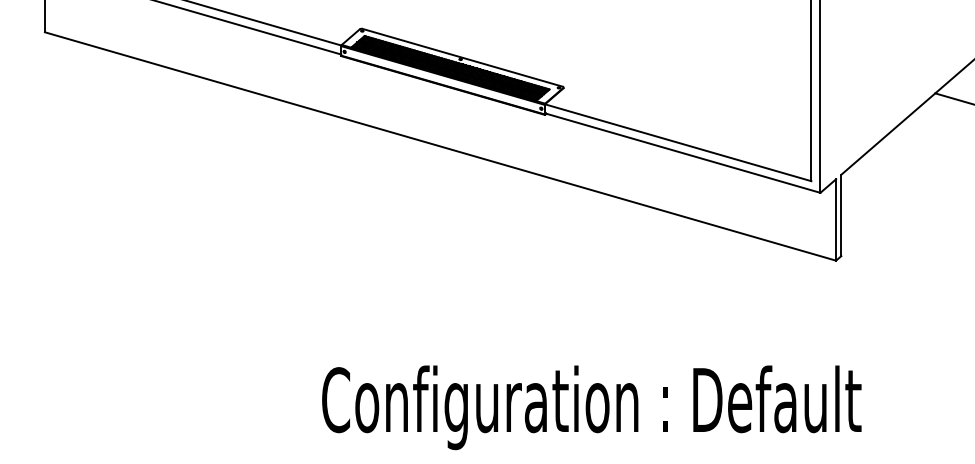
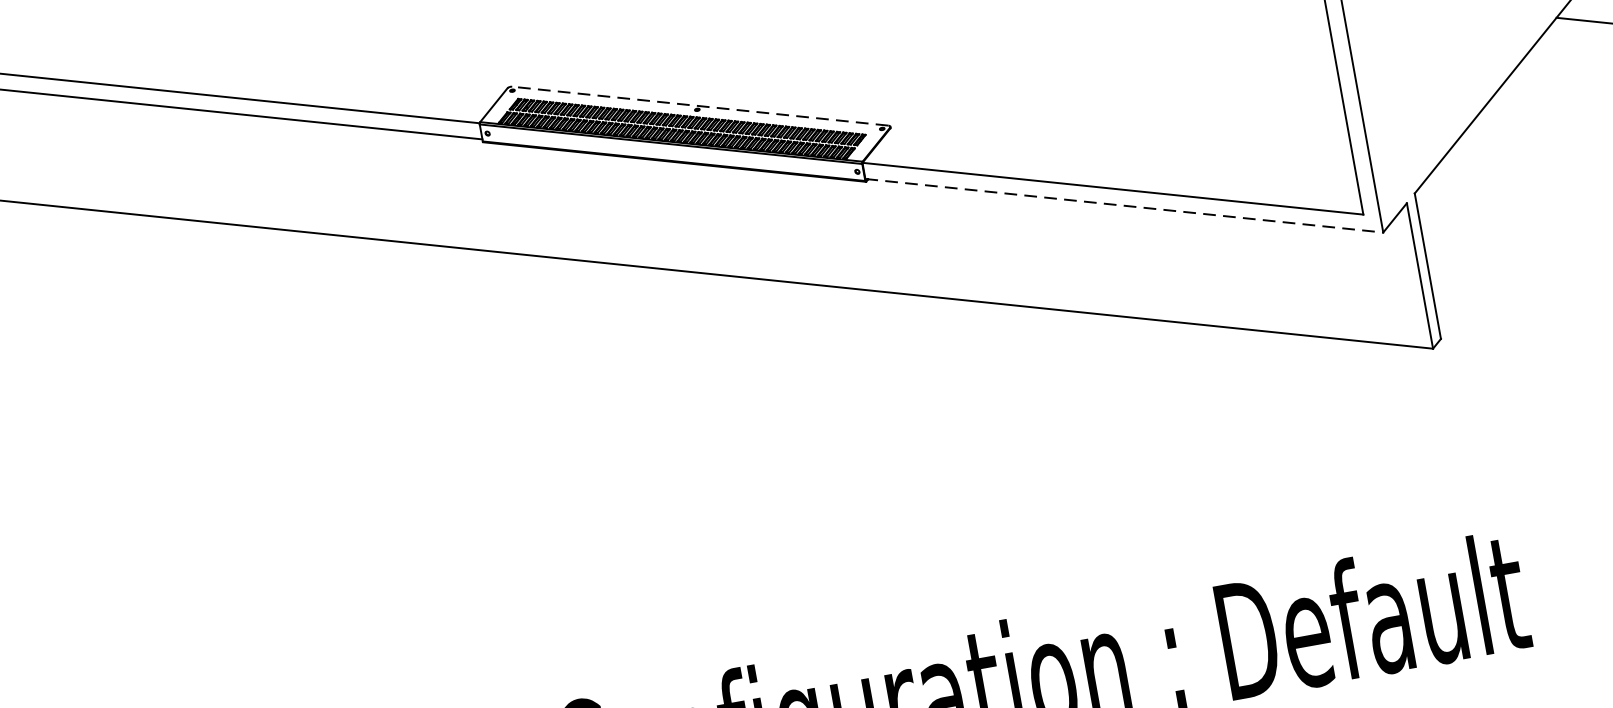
line: (462, 57) -> (699, 105), solid -> dashed
line: (683, 153) -> (1125, 206), solid -> dashed

